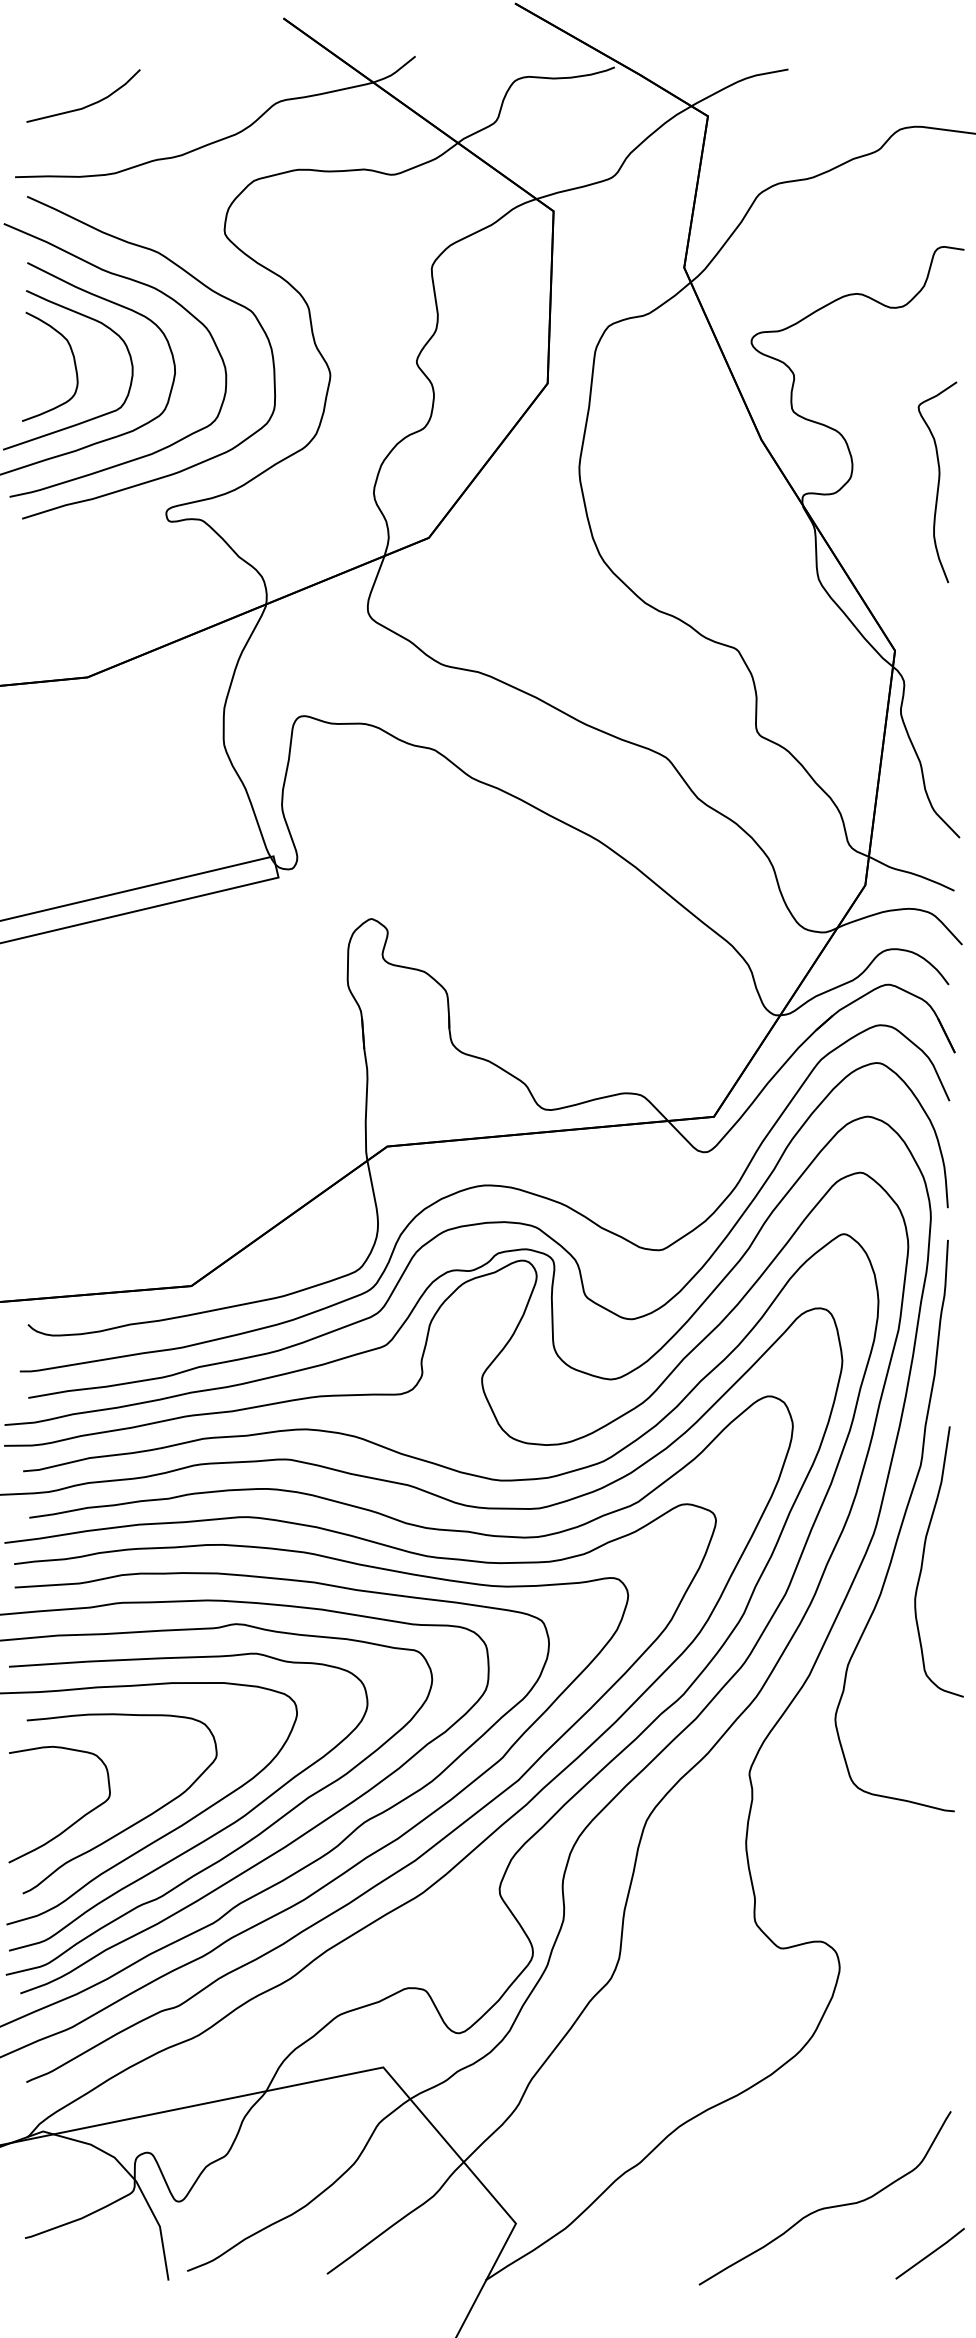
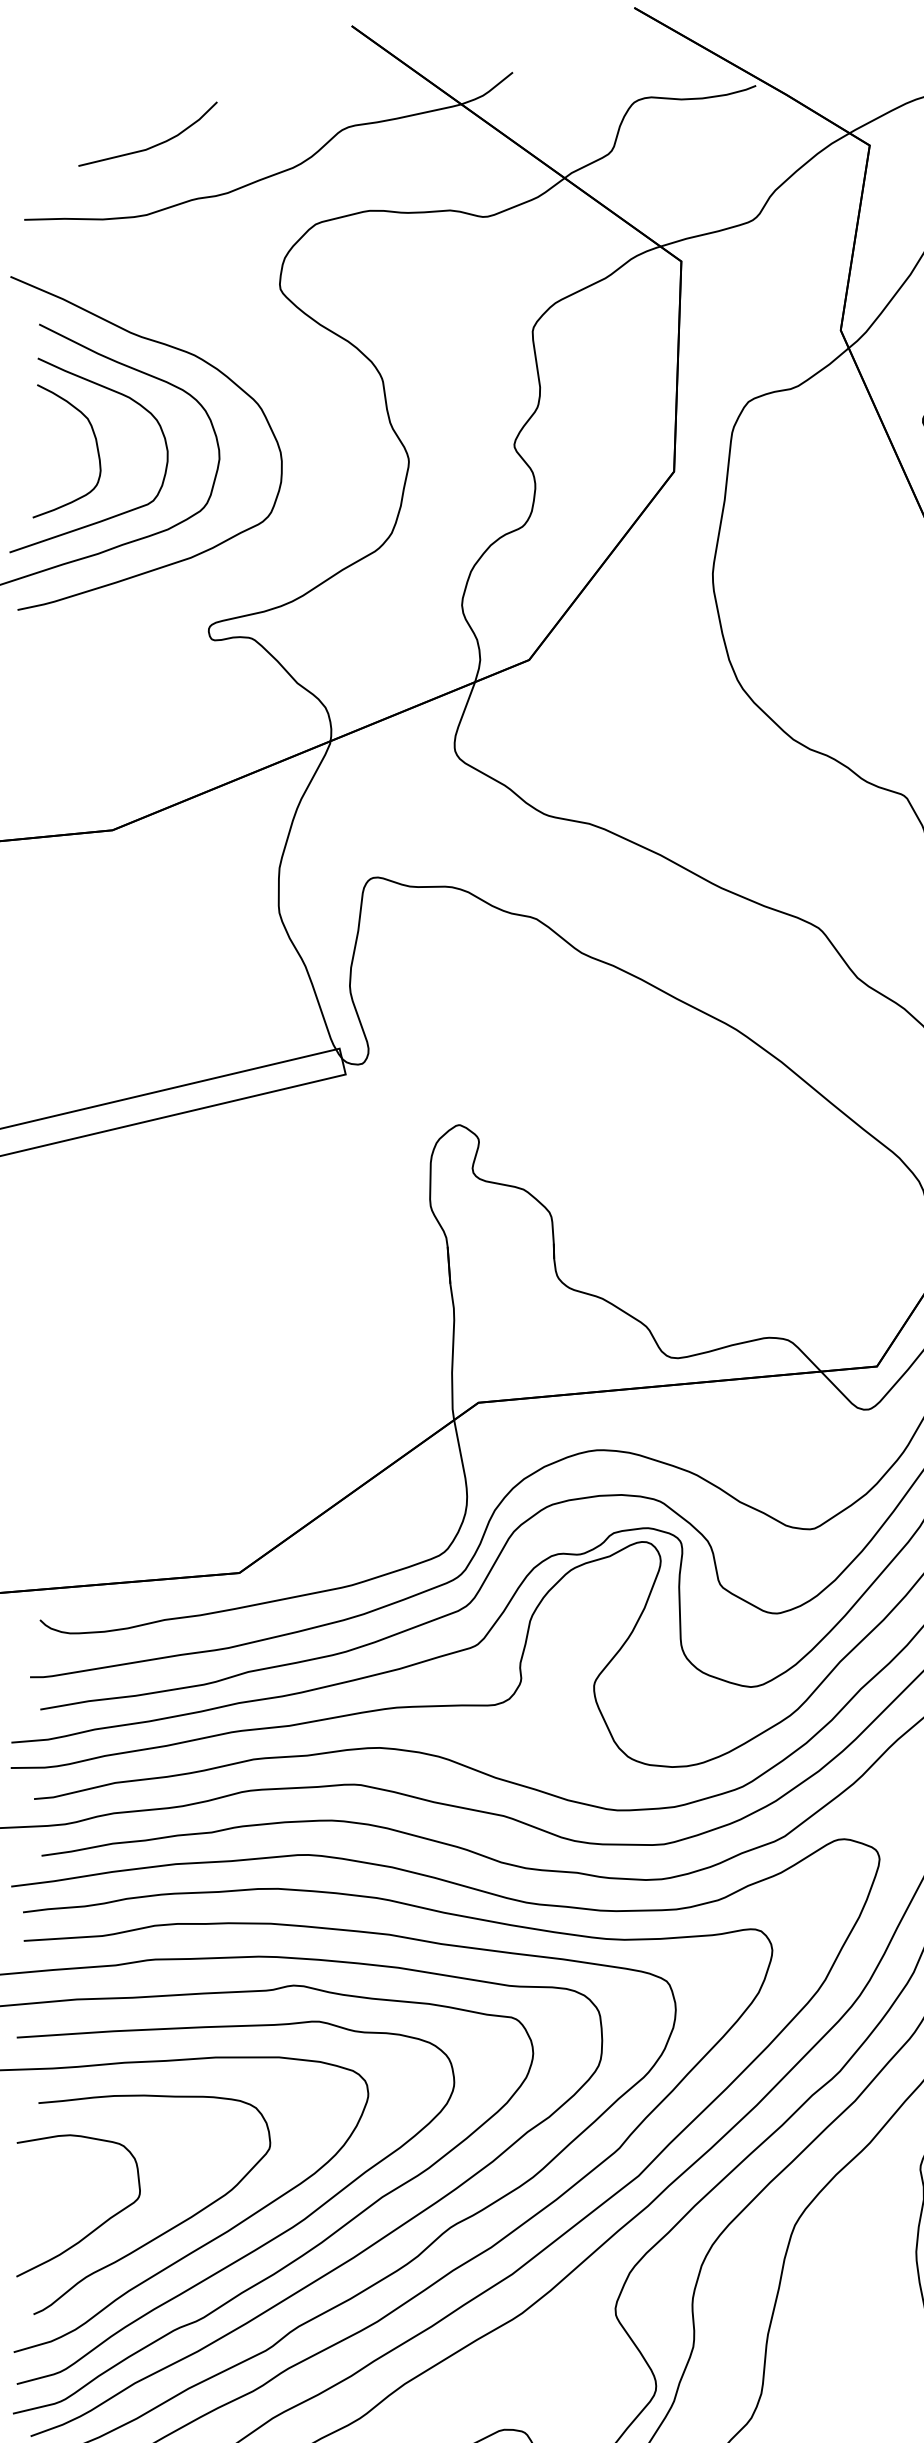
curve: (86, 105) -> (151, 145), moved
curve: (201, 284) -> (251, 350), removed

